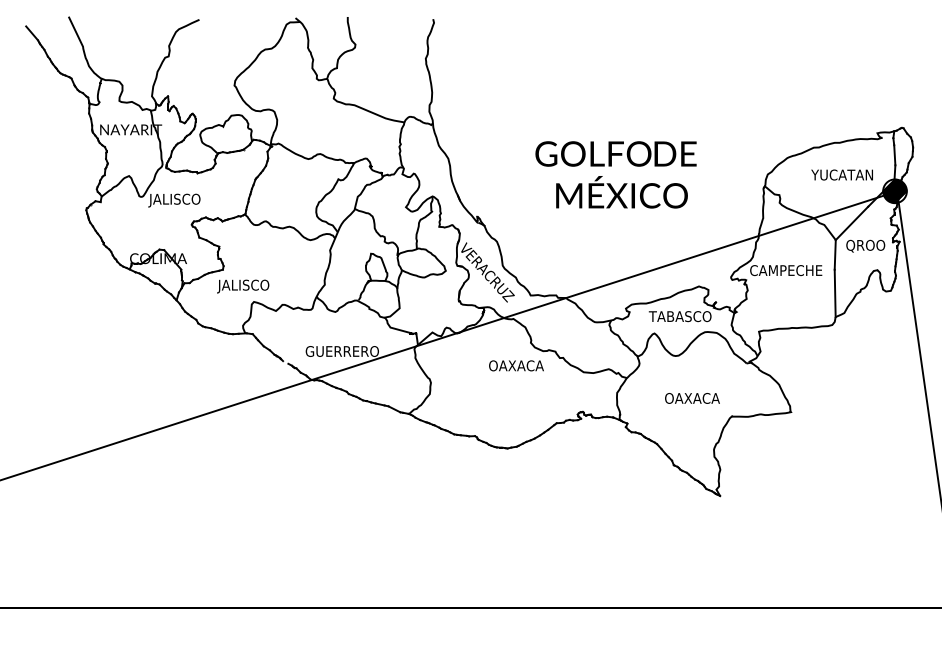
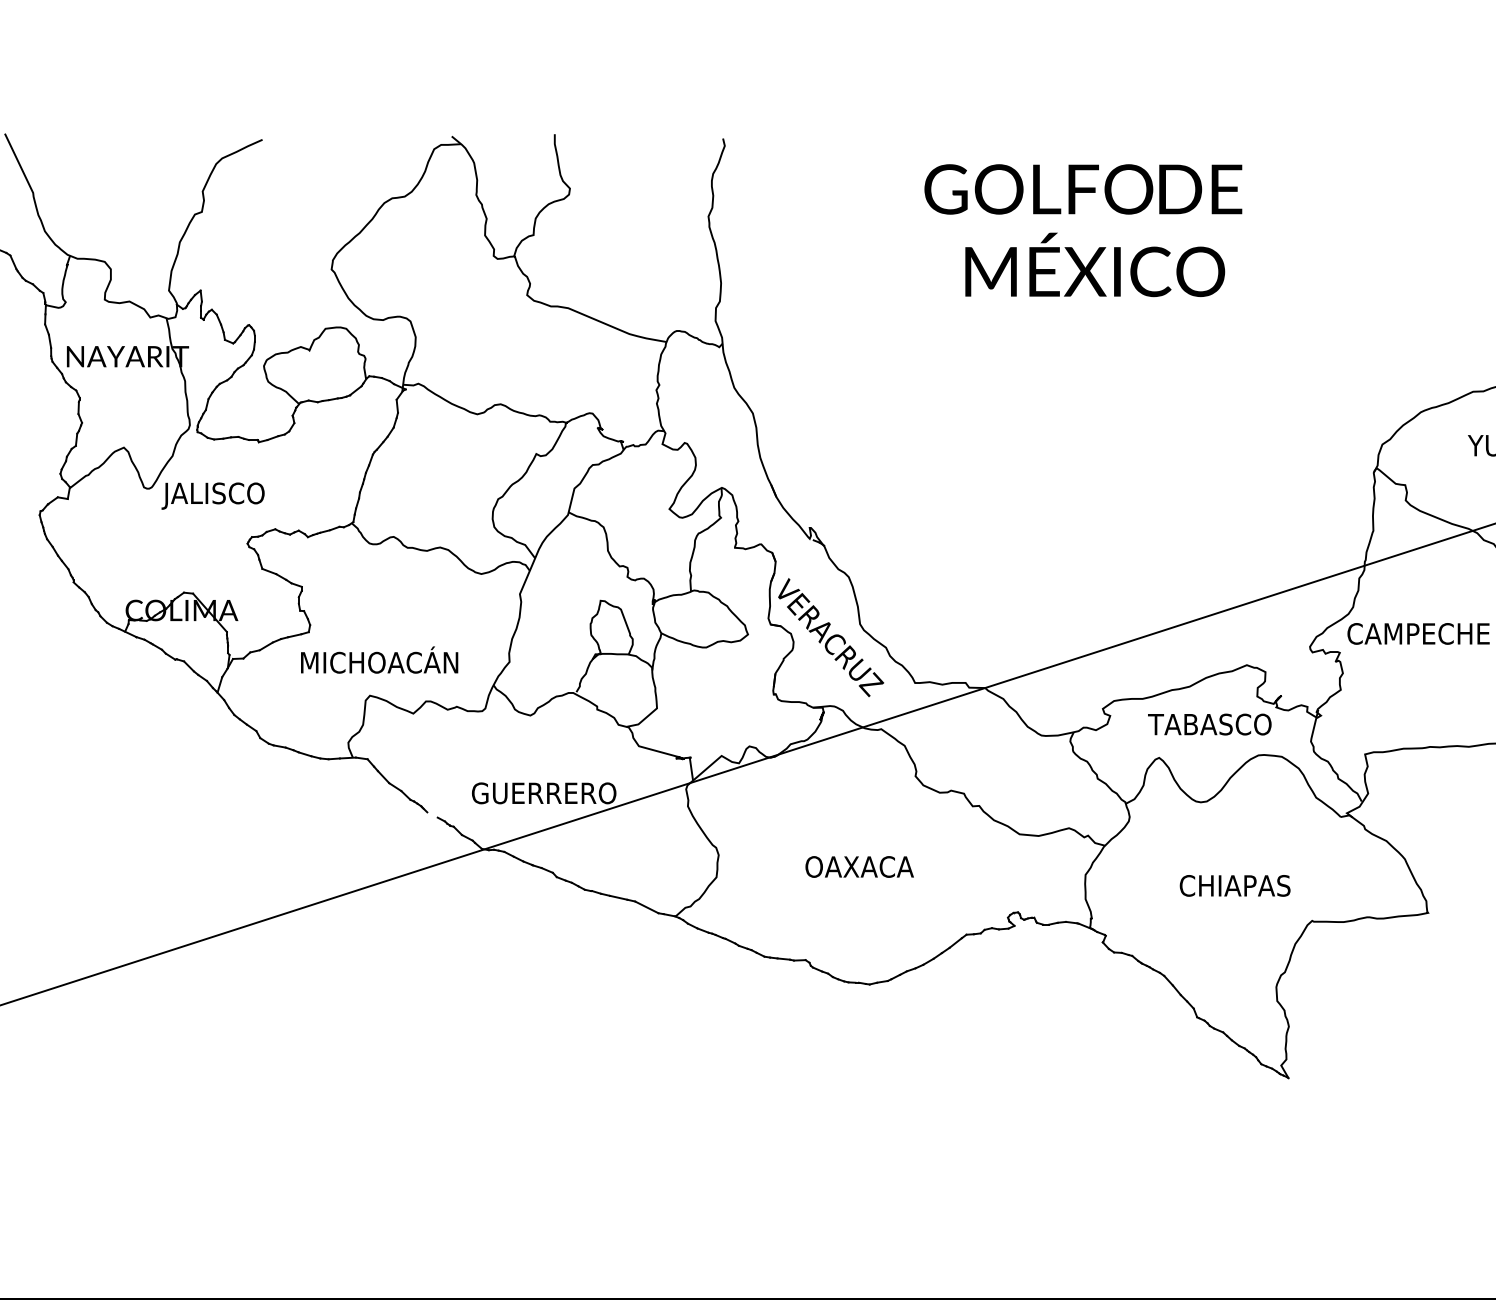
text: (615, 174) -> (1082, 229), moved
text: (257, 285) -> (376, 663), JALISCO -> MICHOACÁN
text: (516, 365) -> (859, 866), moved
text: (695, 398) -> (1239, 885), OAXACA -> CHIAPAS

